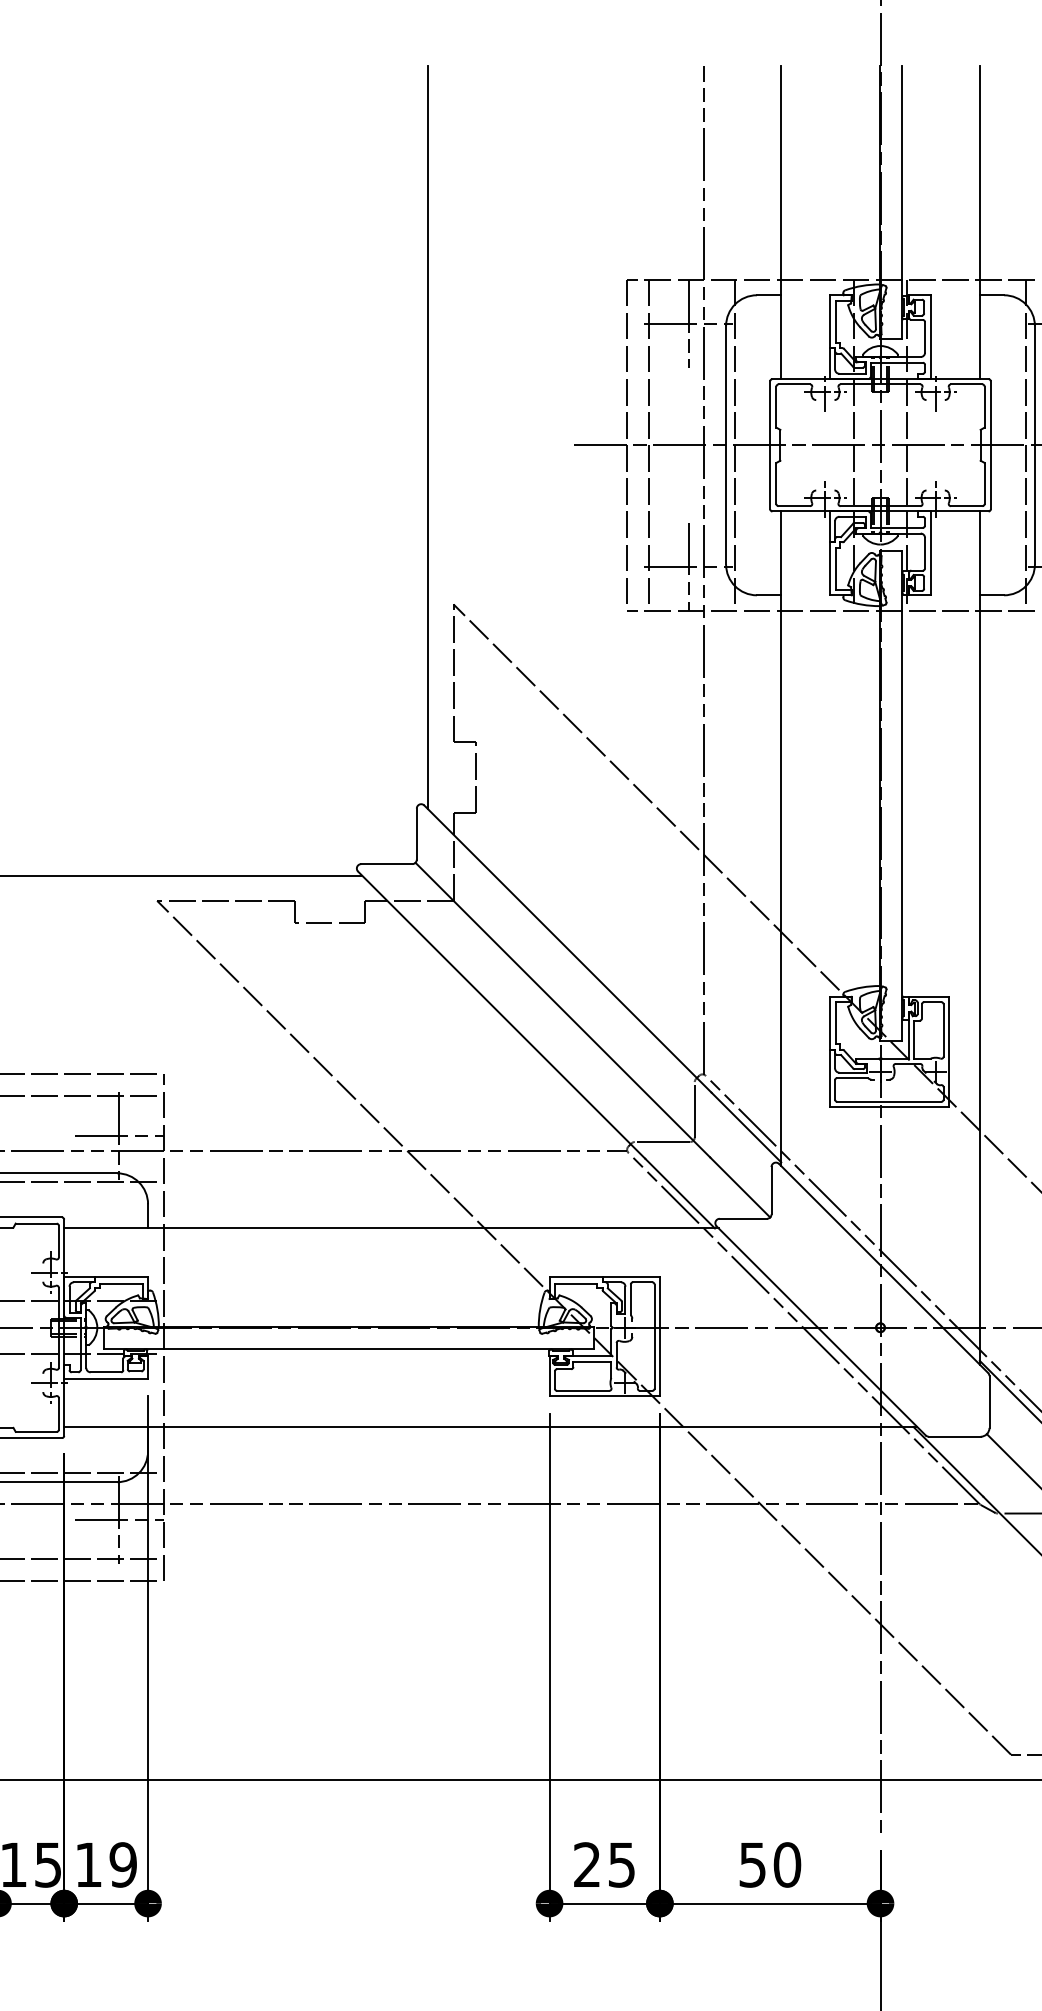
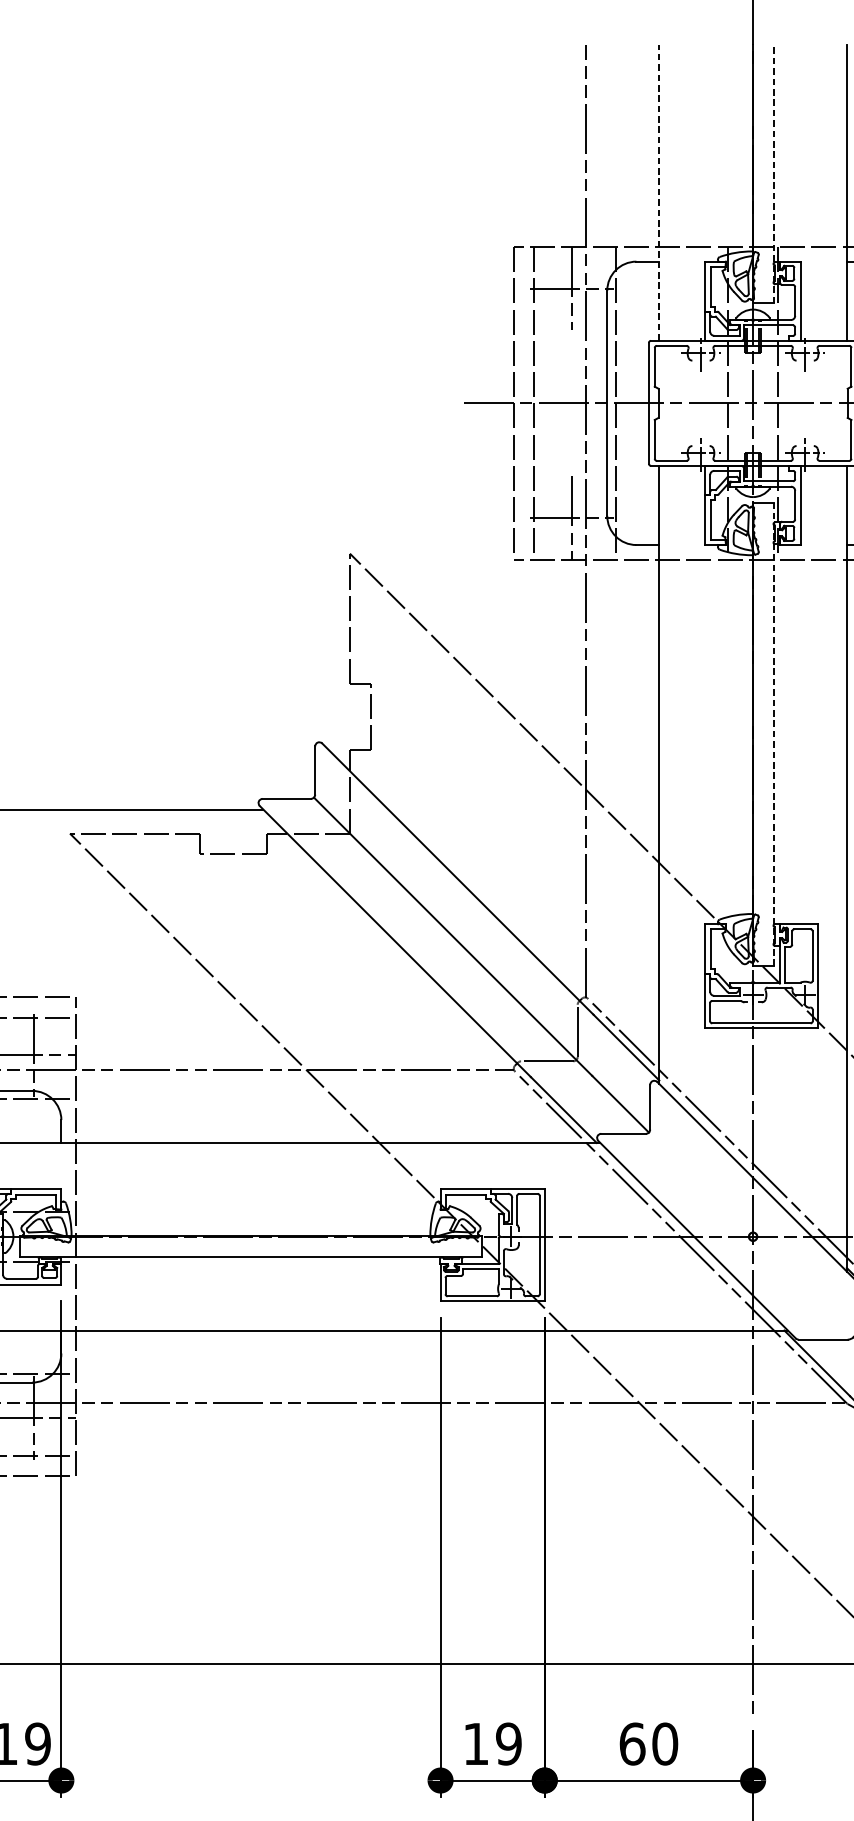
line: (902, 202) -> (773, 174), solid -> dashed
line: (781, 222) -> (659, 192), solid -> dashed
line: (428, 437) -> (326, 395), removed
line: (902, 796) -> (773, 735), solid -> dashed
text: (604, 1864) -> (492, 1743), 25 -> 19
text: (752, 1864) -> (632, 1743), 50 -> 60

